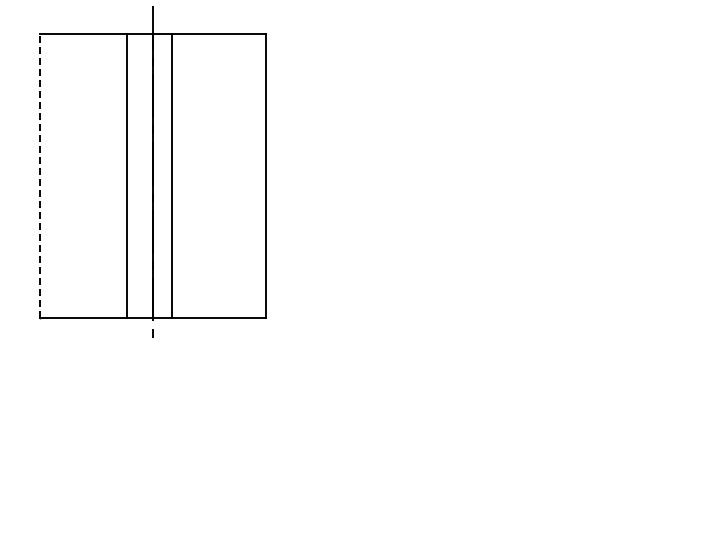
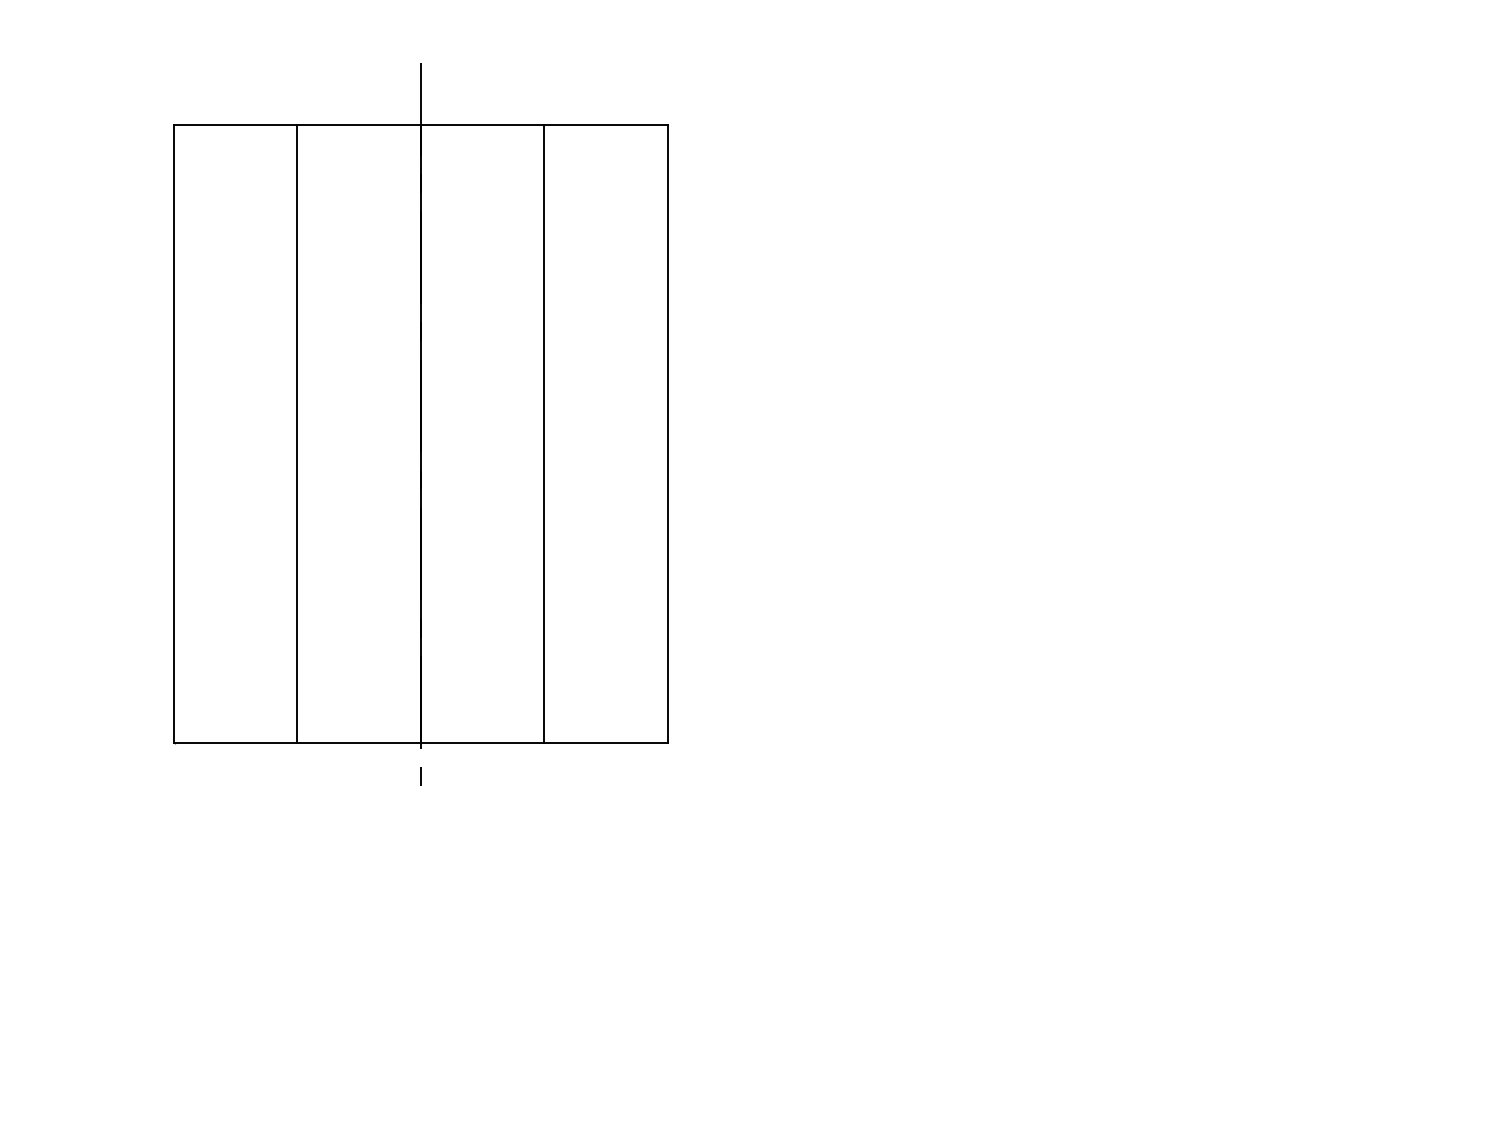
line: (127, 175) -> (297, 432), moved
line: (171, 175) -> (543, 432), moved
line: (39, 176) -> (173, 434), dashed -> solid

